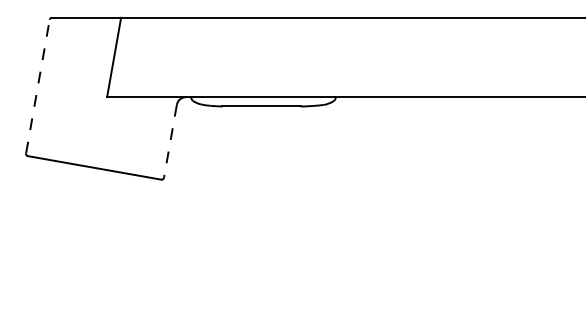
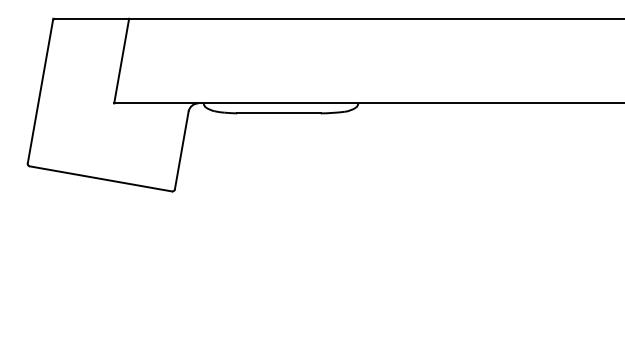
line: (38, 85) -> (40, 90), dashed -> solid
line: (170, 142) -> (181, 151), dashed -> solid

